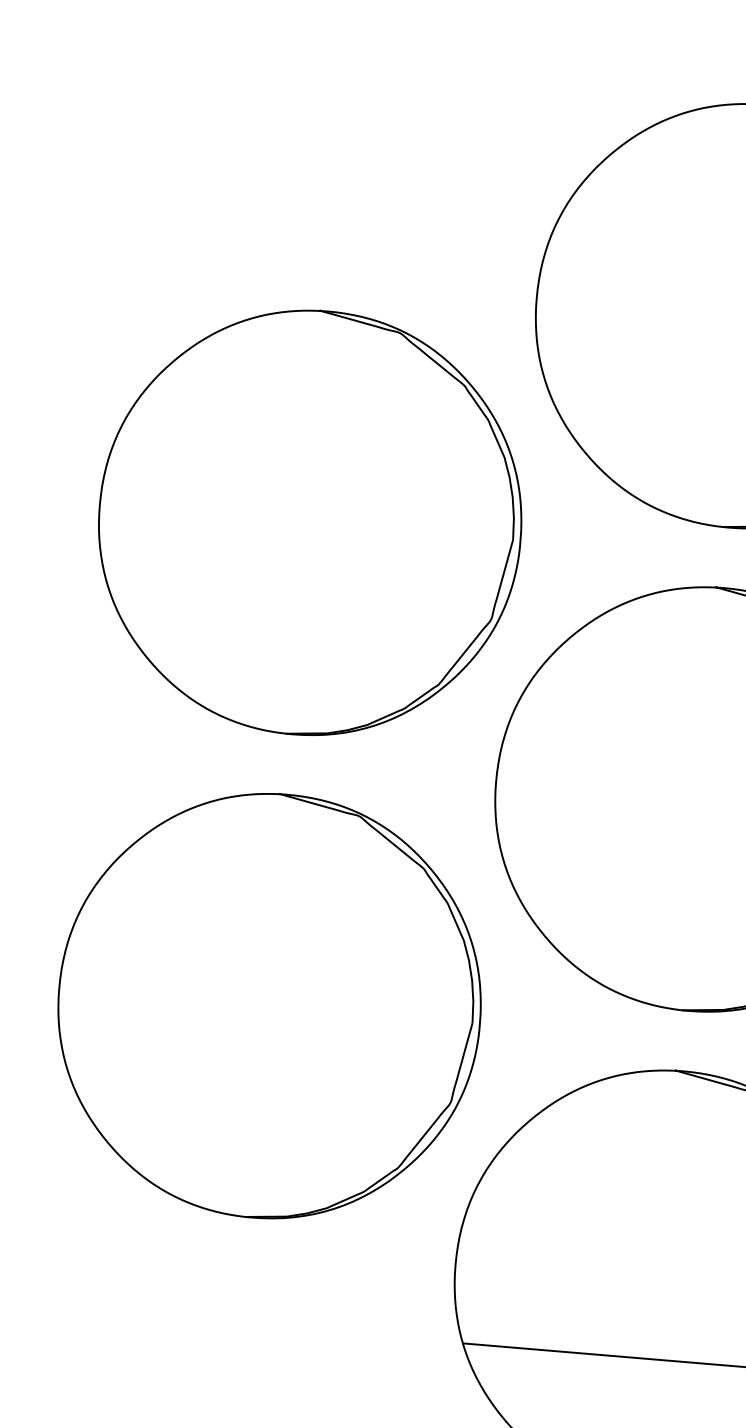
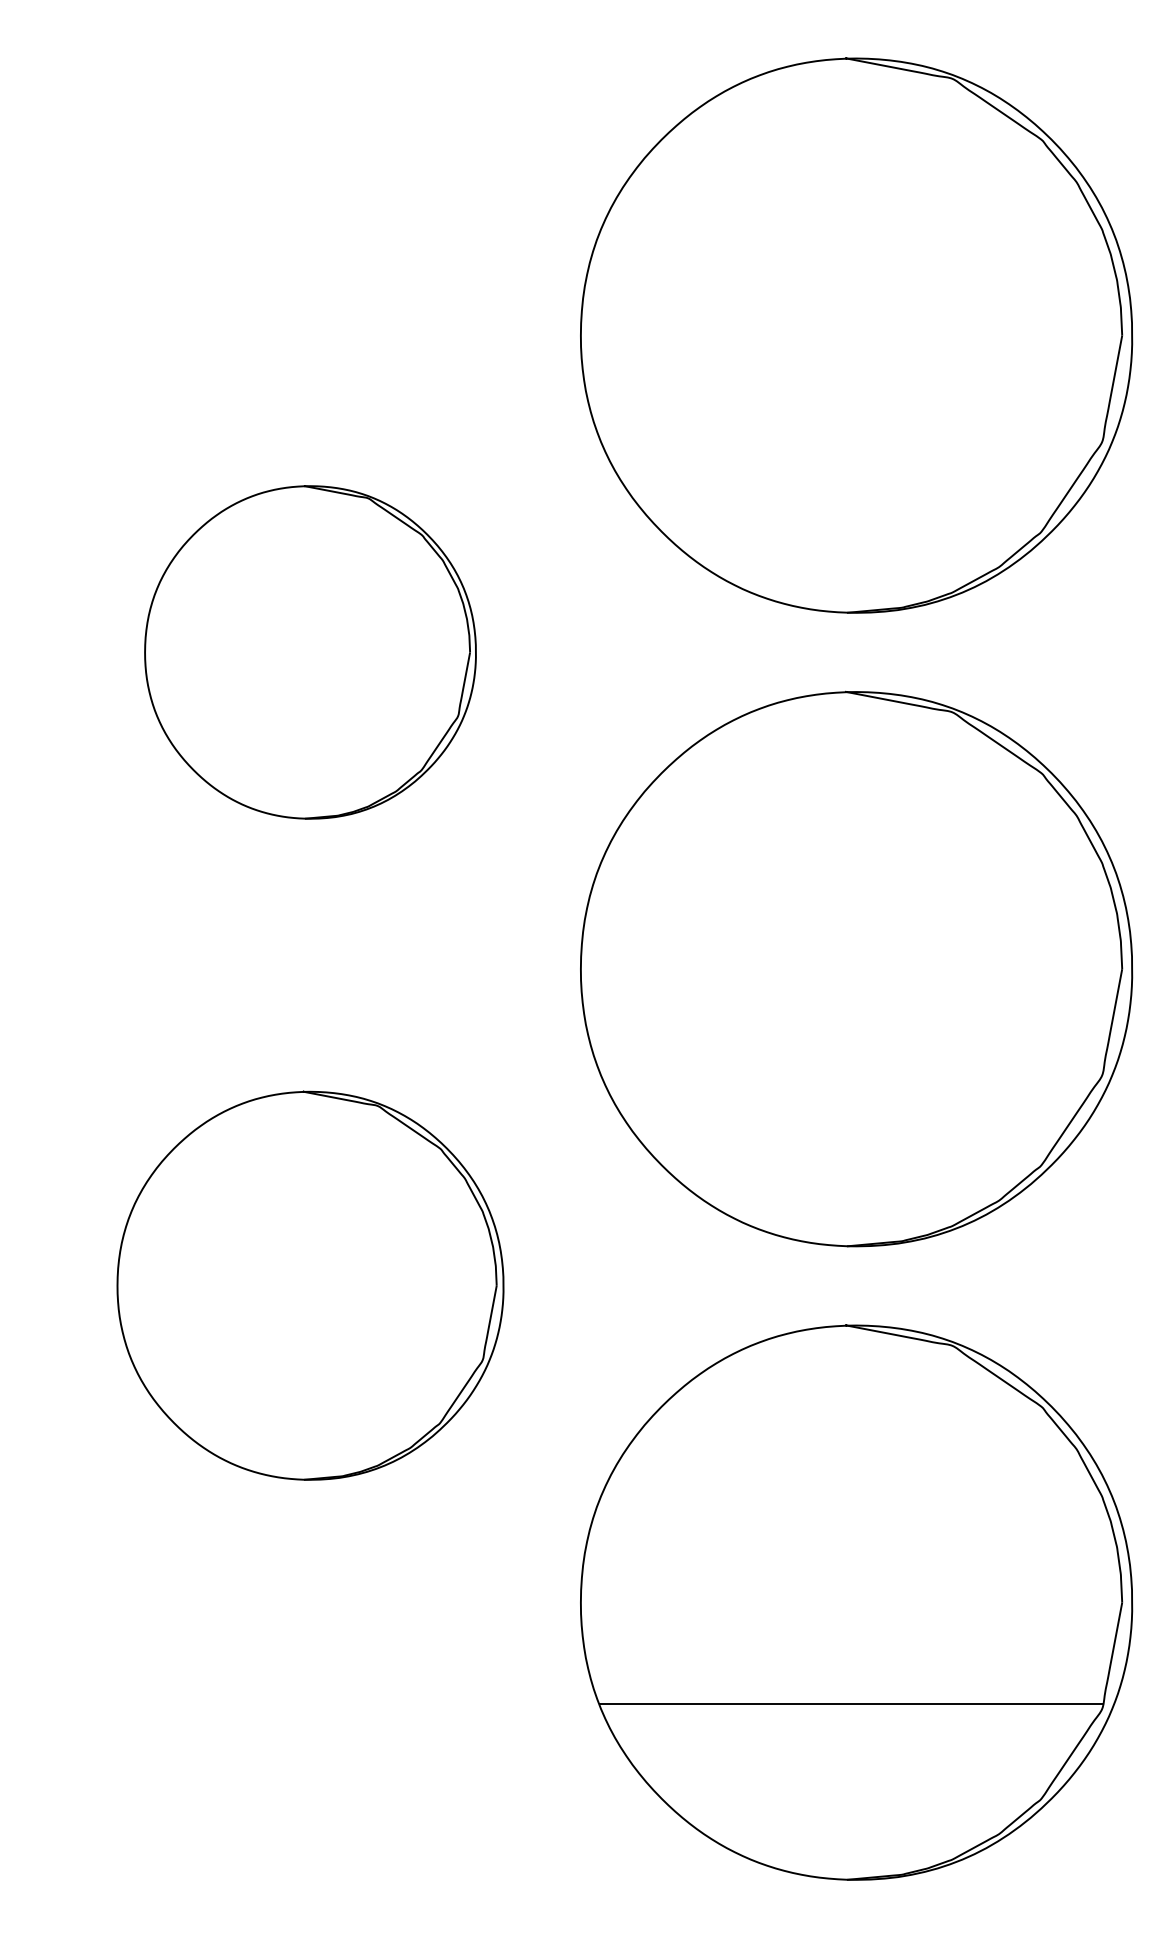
part: (310, 522) -> (310, 652), size x0.6
part: (269, 1005) -> (310, 1285), size x0.7

